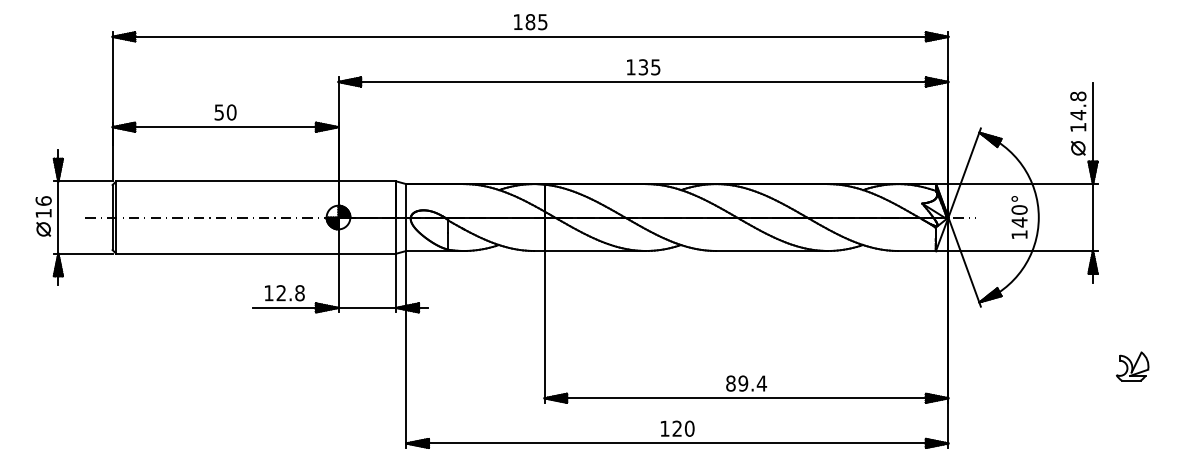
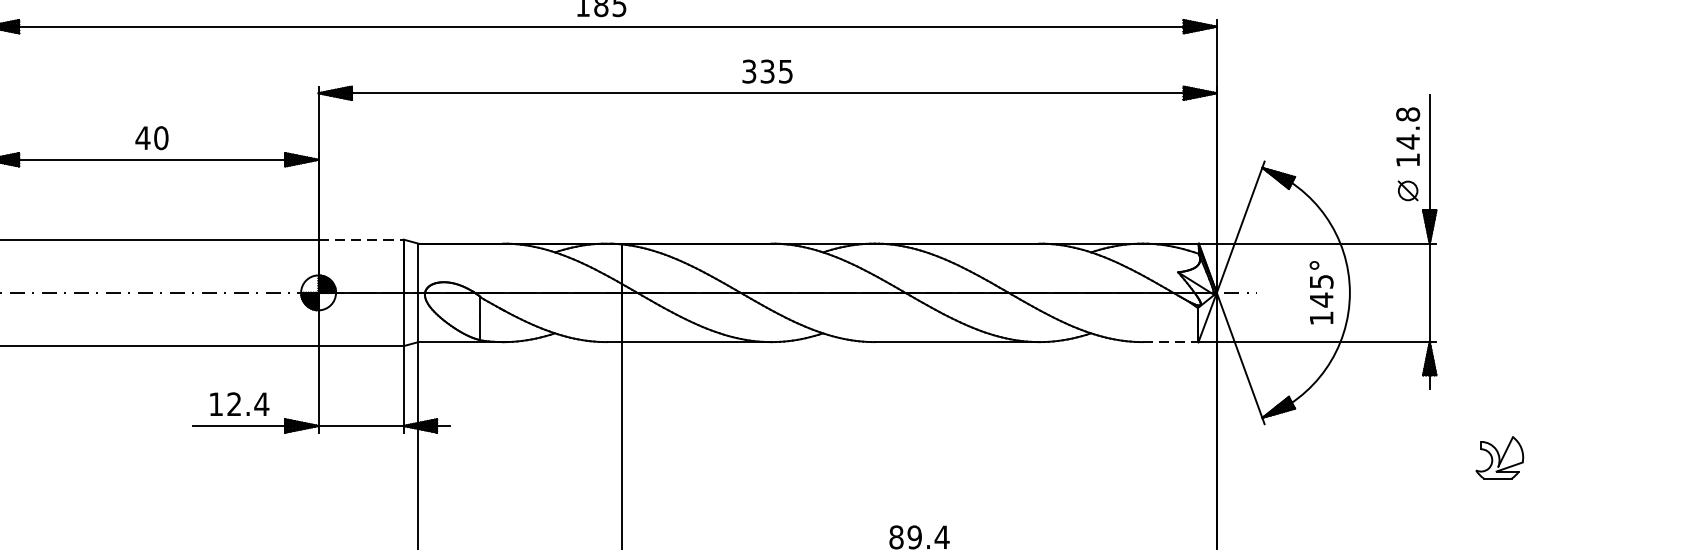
text: (630, 67) -> (748, 71), 135 -> 335
text: (219, 112) -> (143, 138), 50 -> 40
line: (367, 181) -> (361, 239), solid -> dashed
text: (1019, 209) -> (1321, 281), 140° -> 145°
line: (917, 250) -> (1171, 341), solid -> dashed
text: (299, 293) -> (261, 404), 12.8 -> 12.4
part: (1132, 366) -> (1499, 457), moved

